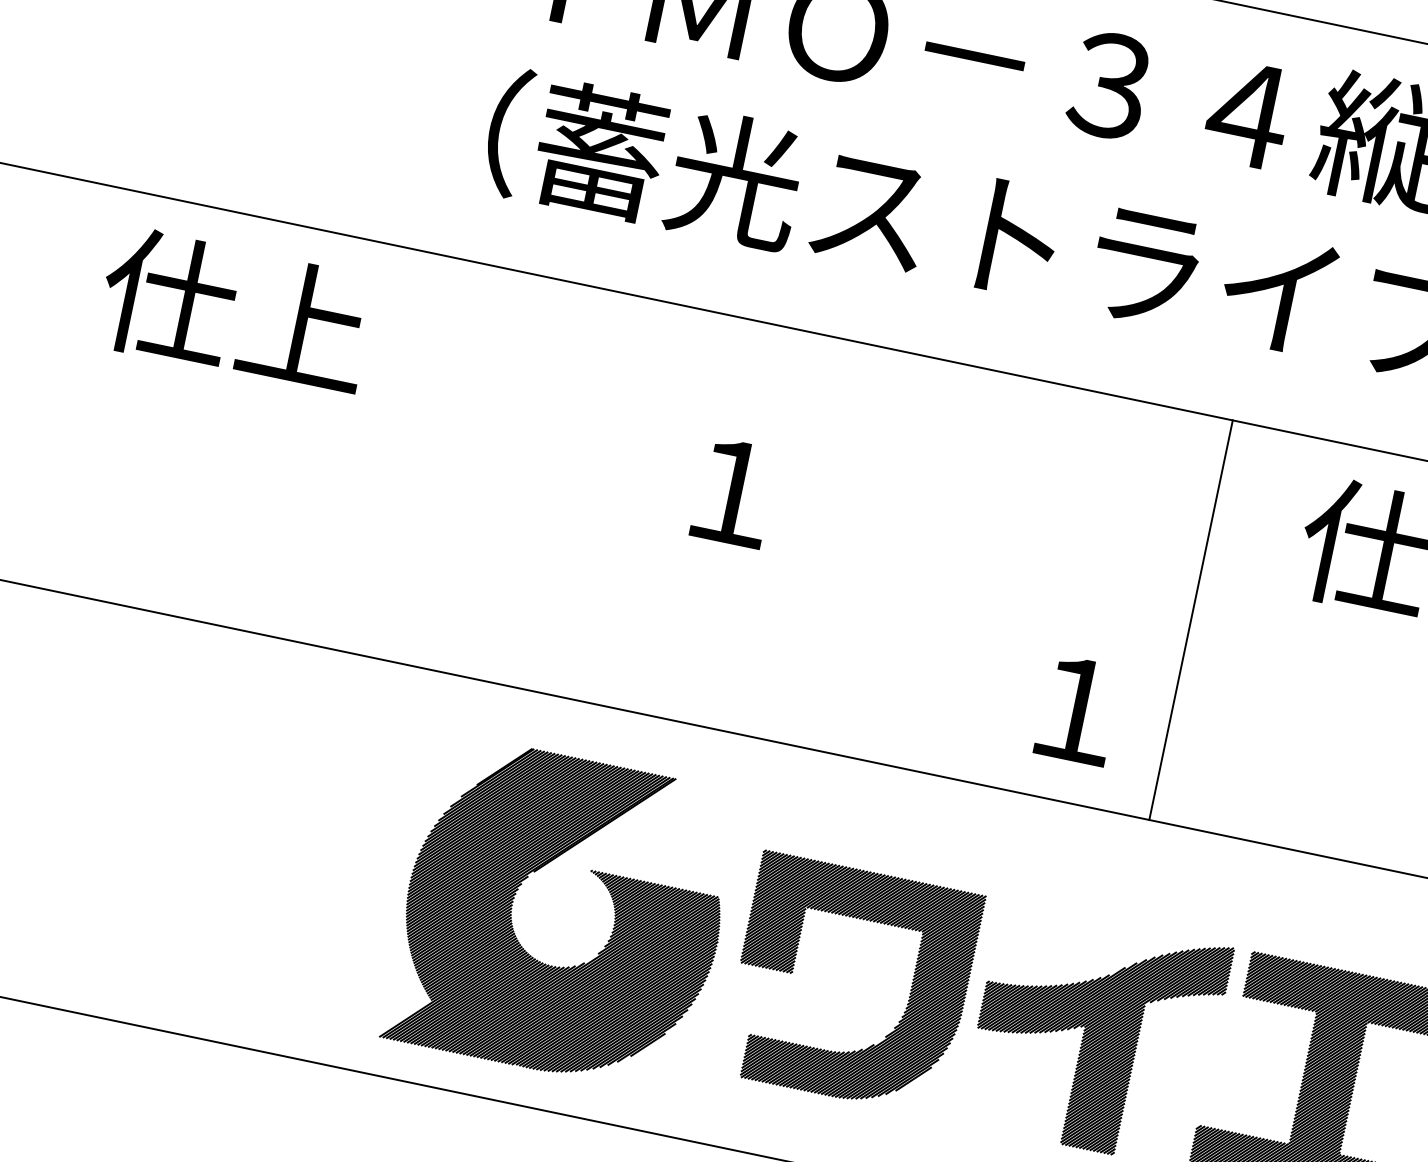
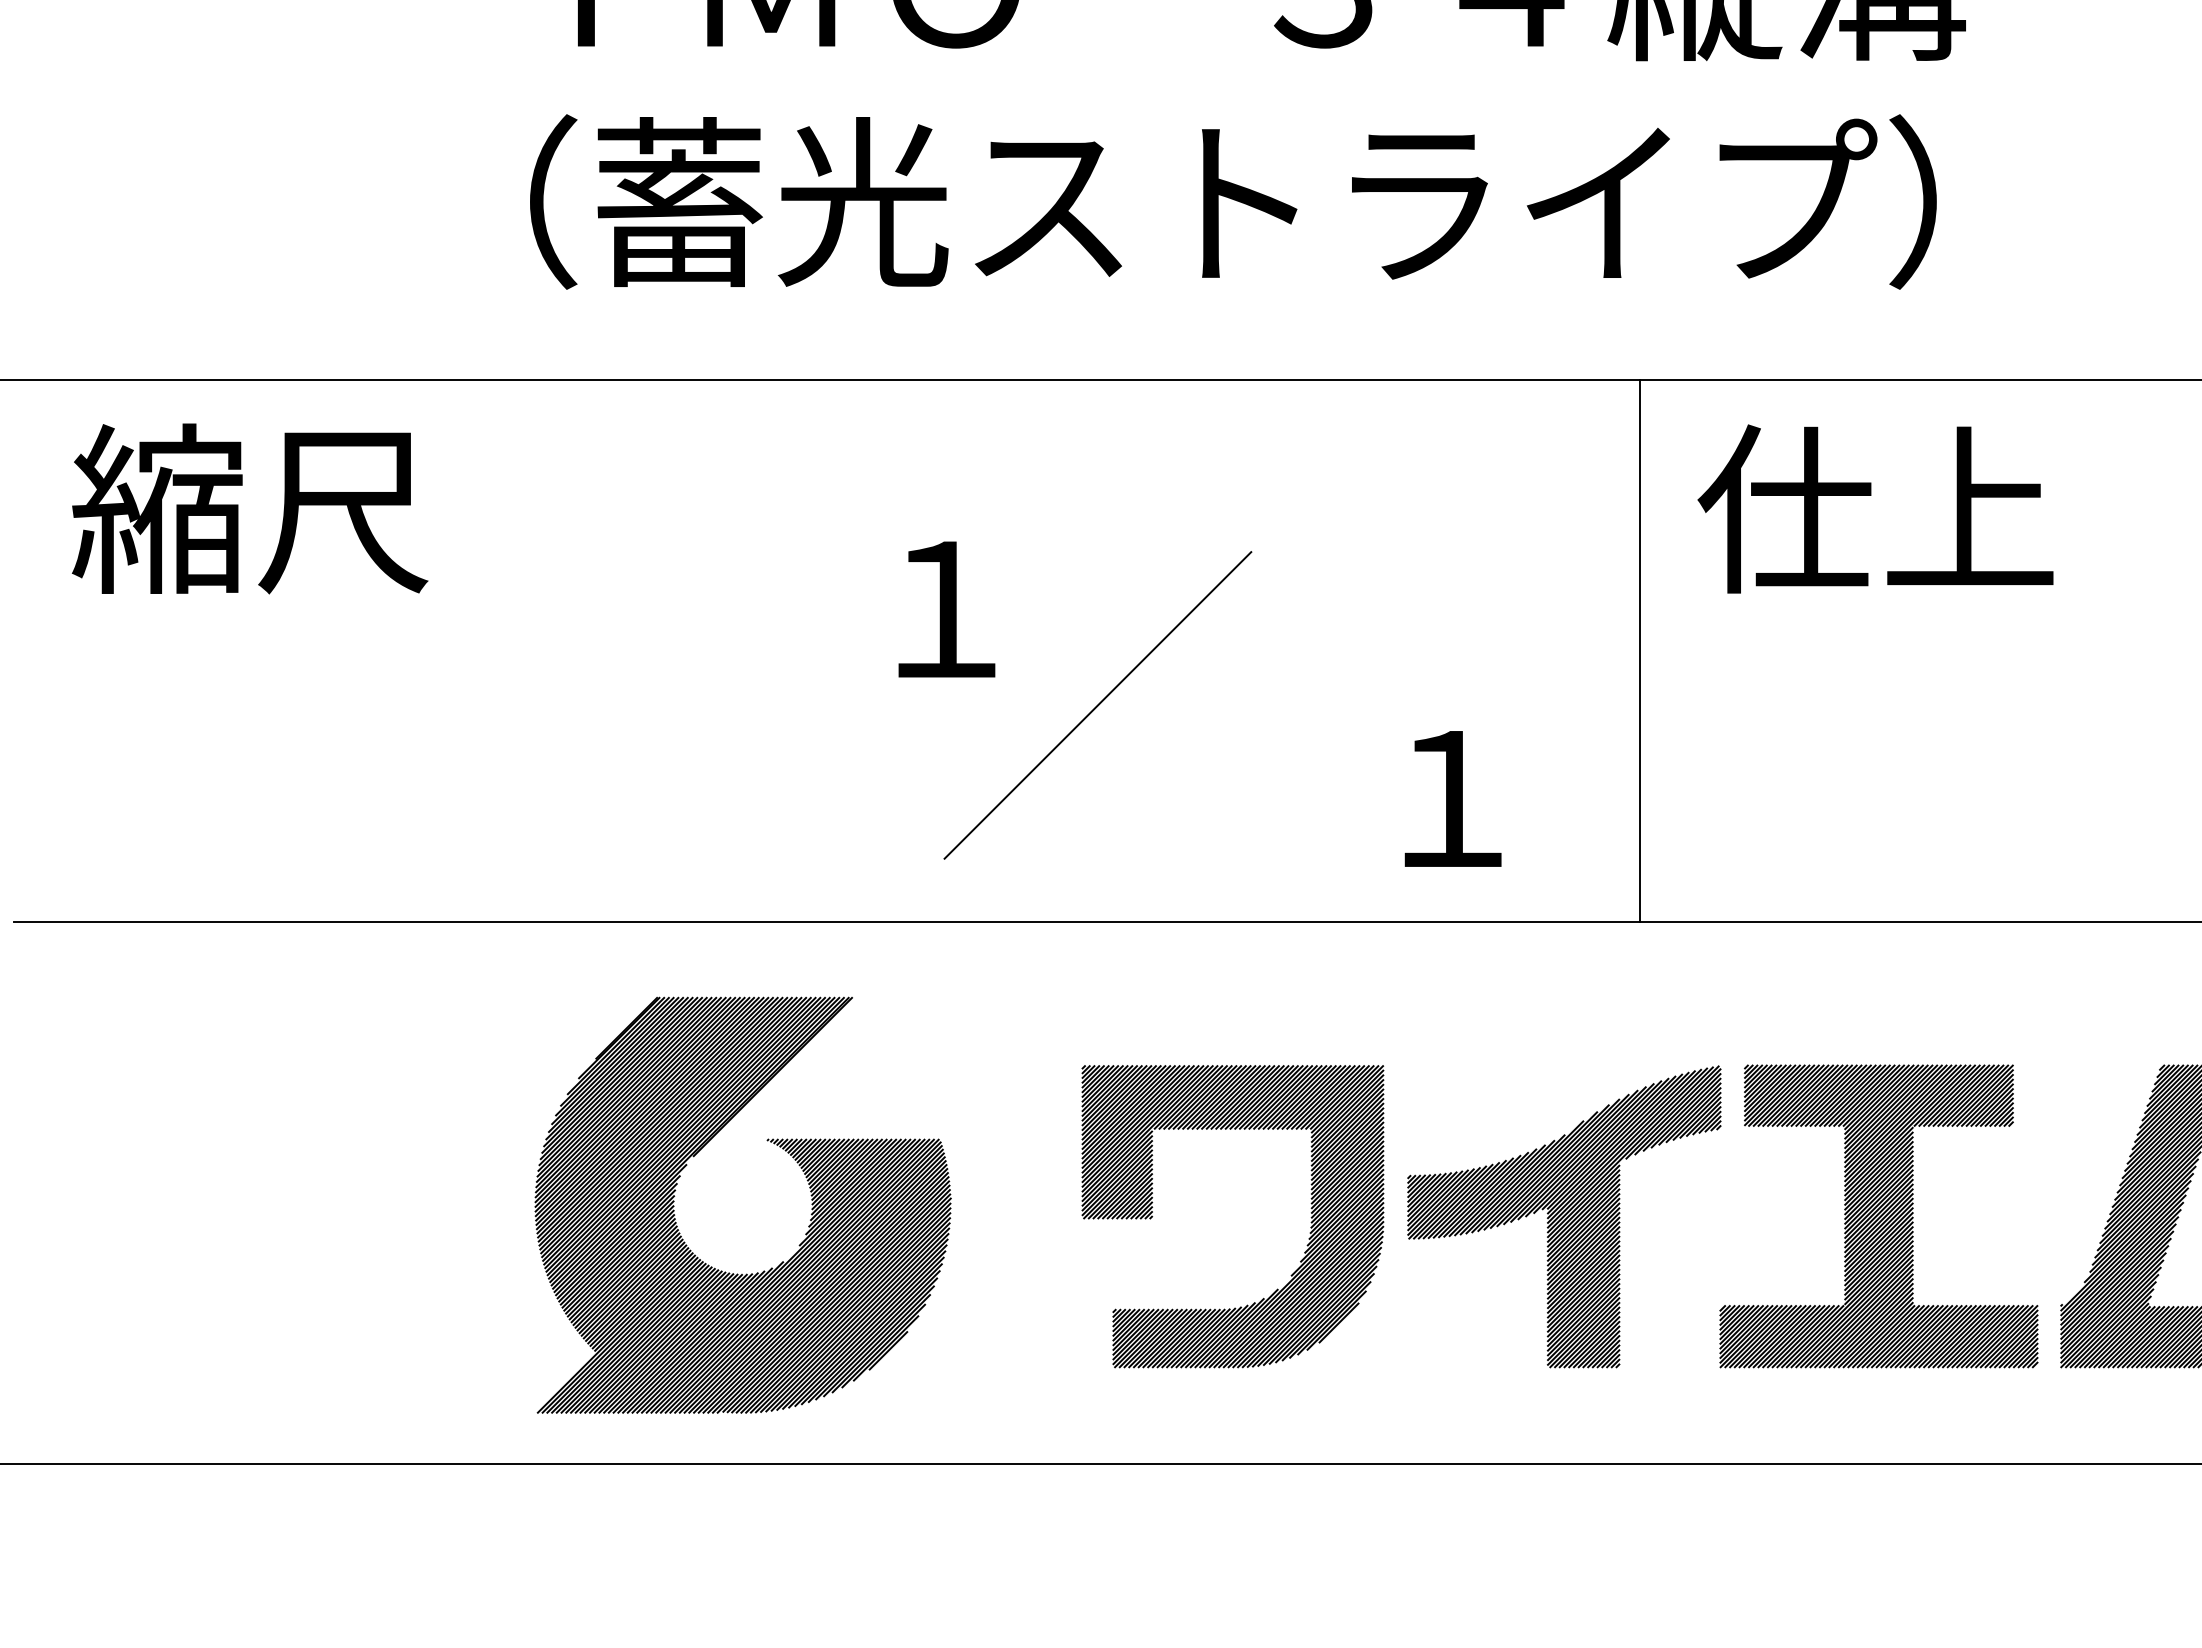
text: (235, 310) -> (249, 508), 仕上 -> 縮尺
line: (830, 586) -> (1097, 705), added
line: (1190, 620) -> (1639, 651), moved
part: (528, 877) -> (687, 1165), moved

